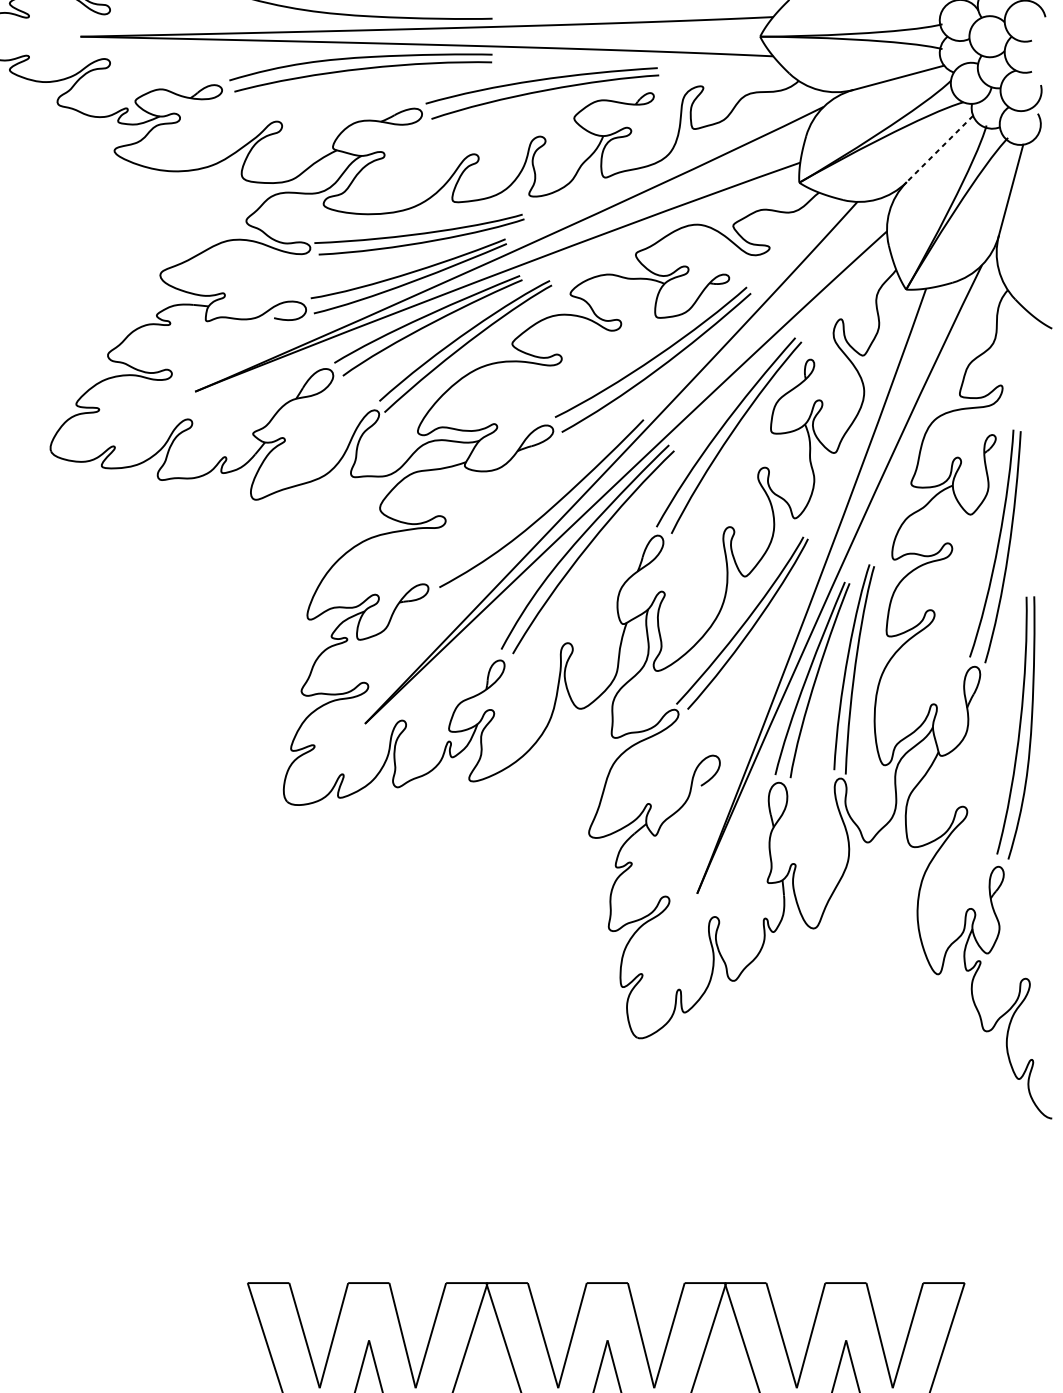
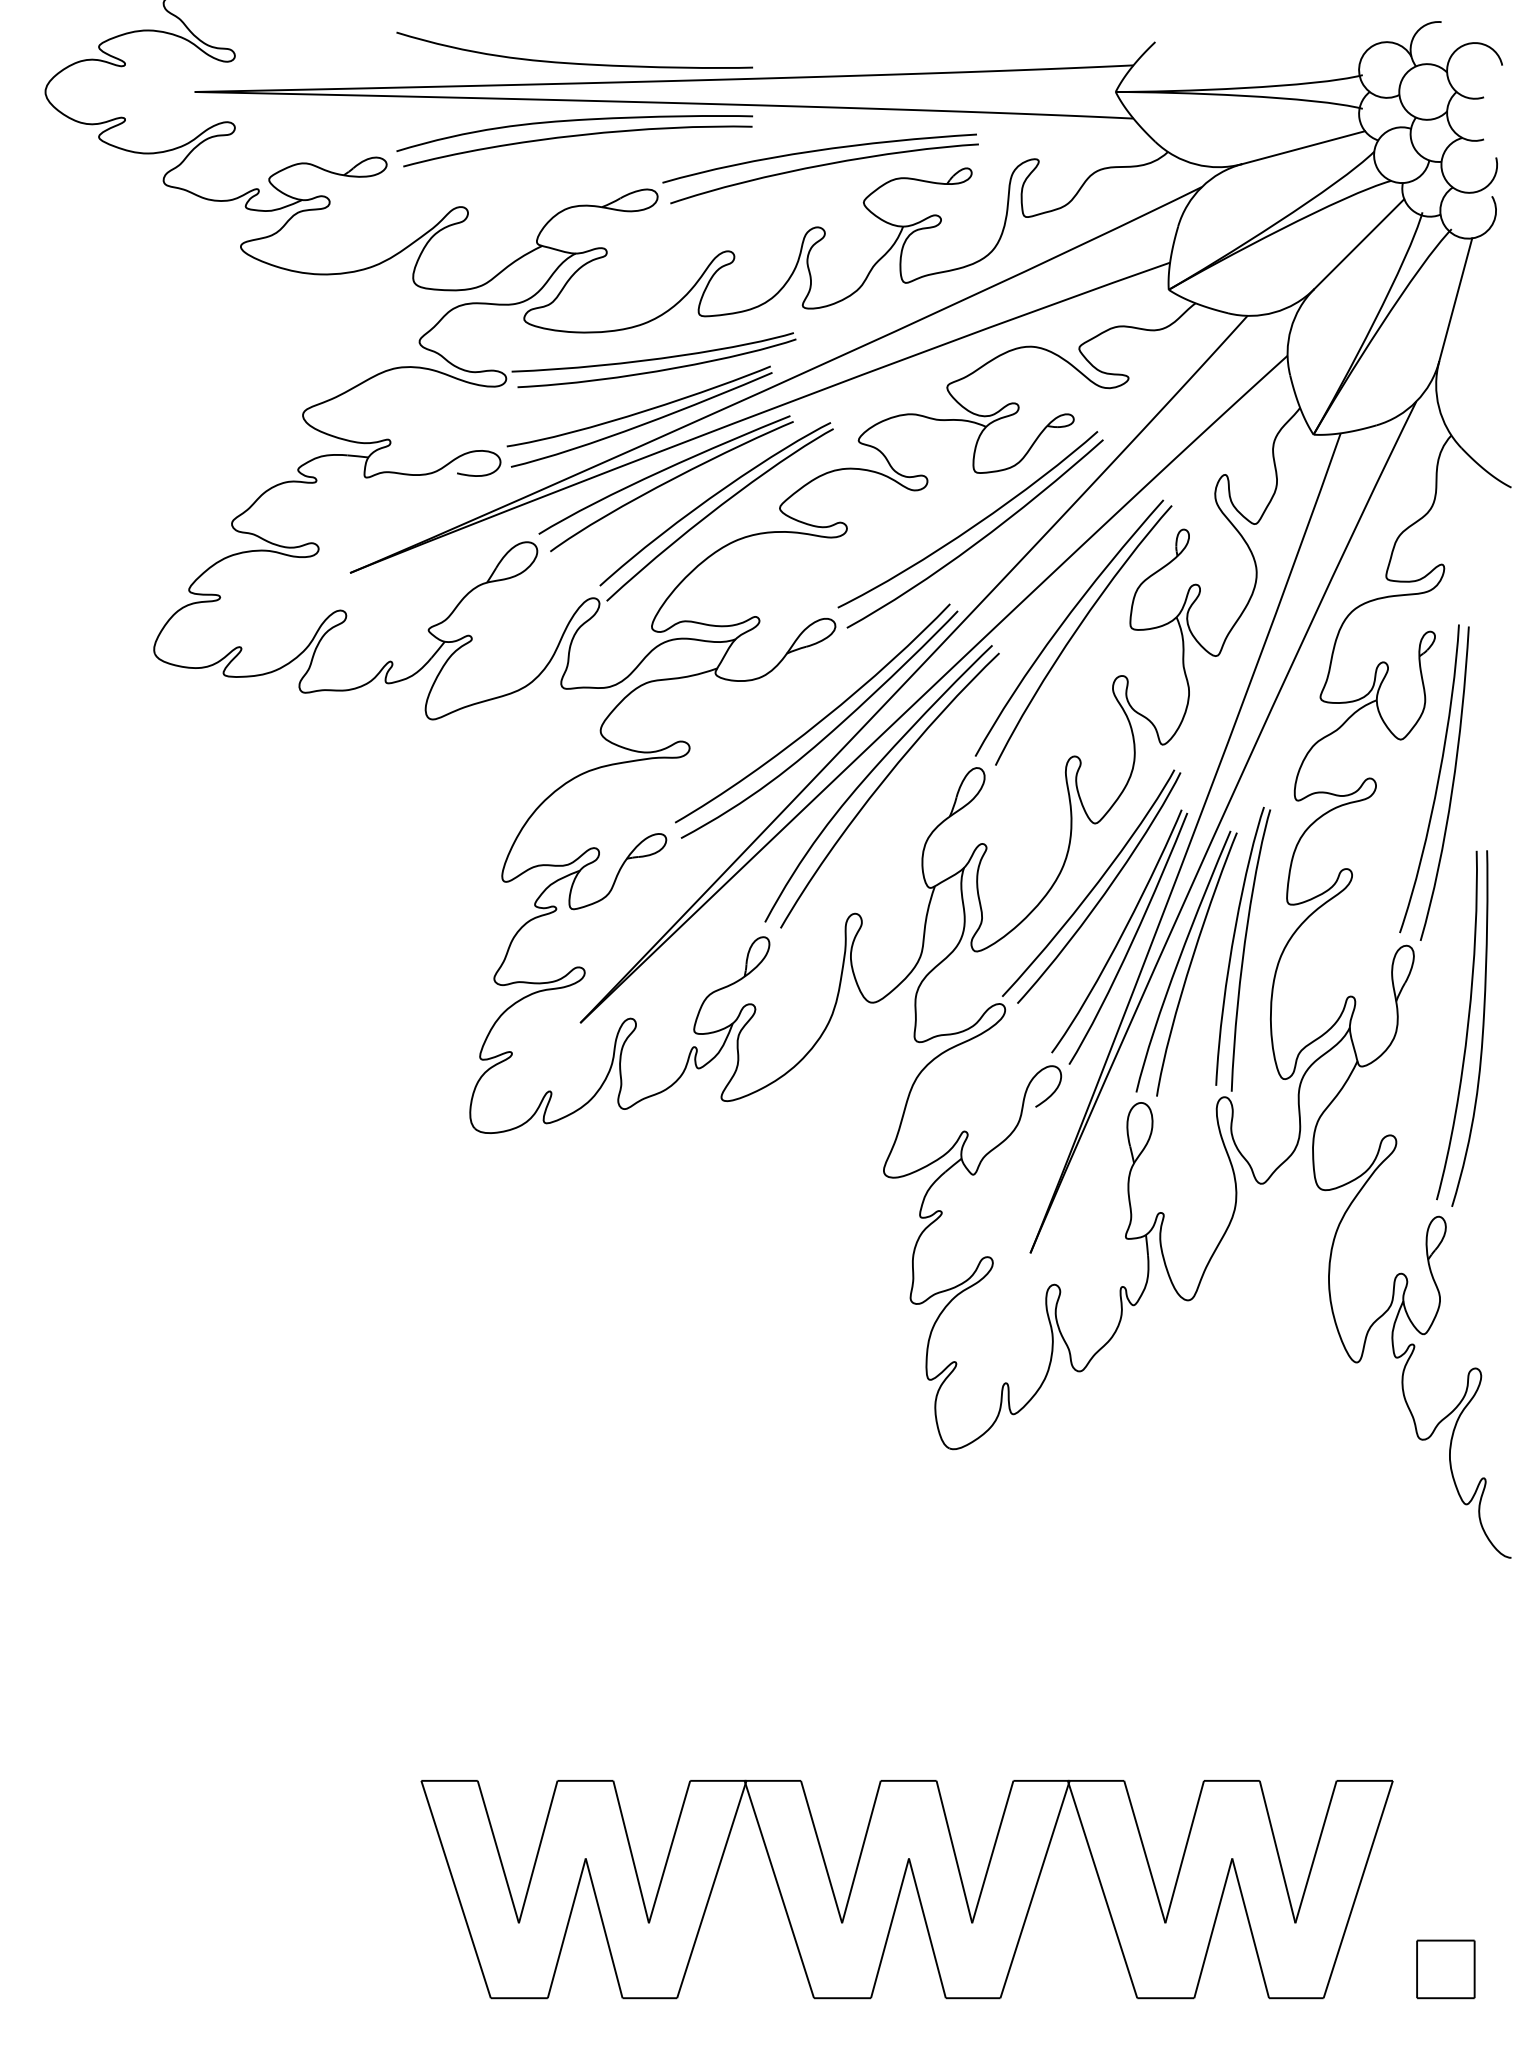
line: (940, 149) -> (1359, 244), dashed -> solid
curve: (540, 501) -> (818, 721), added
part: (762, 659) -> (1119, 936), added

